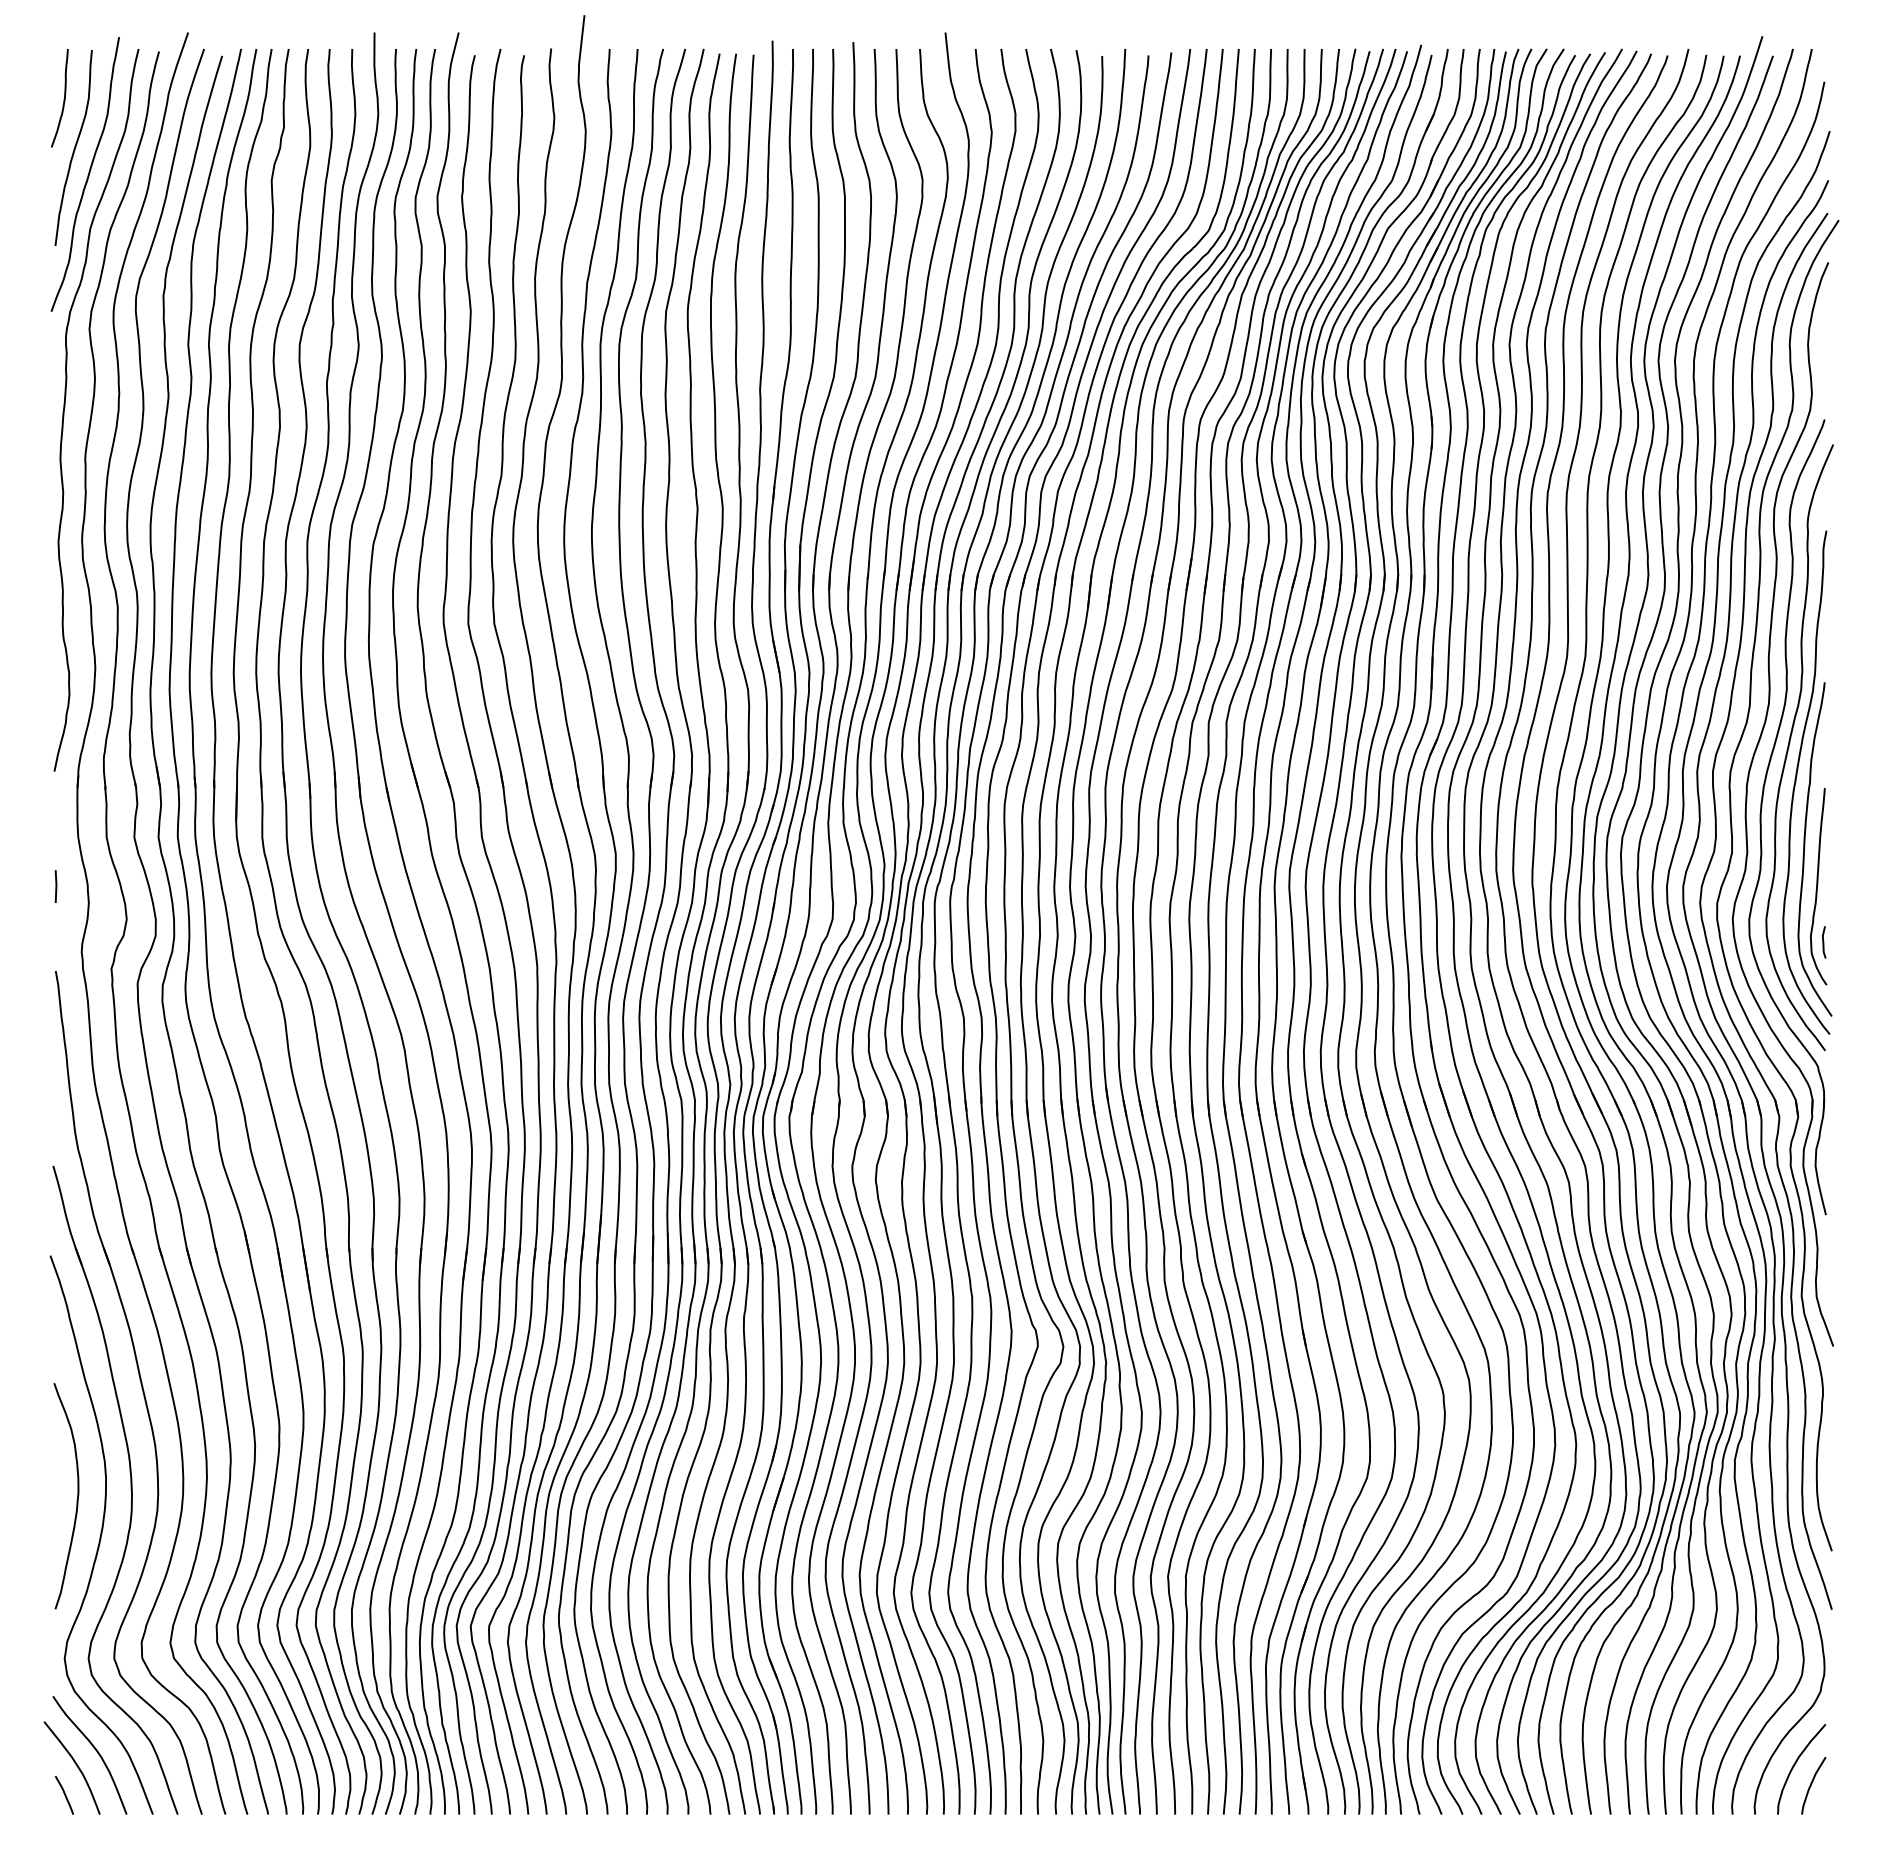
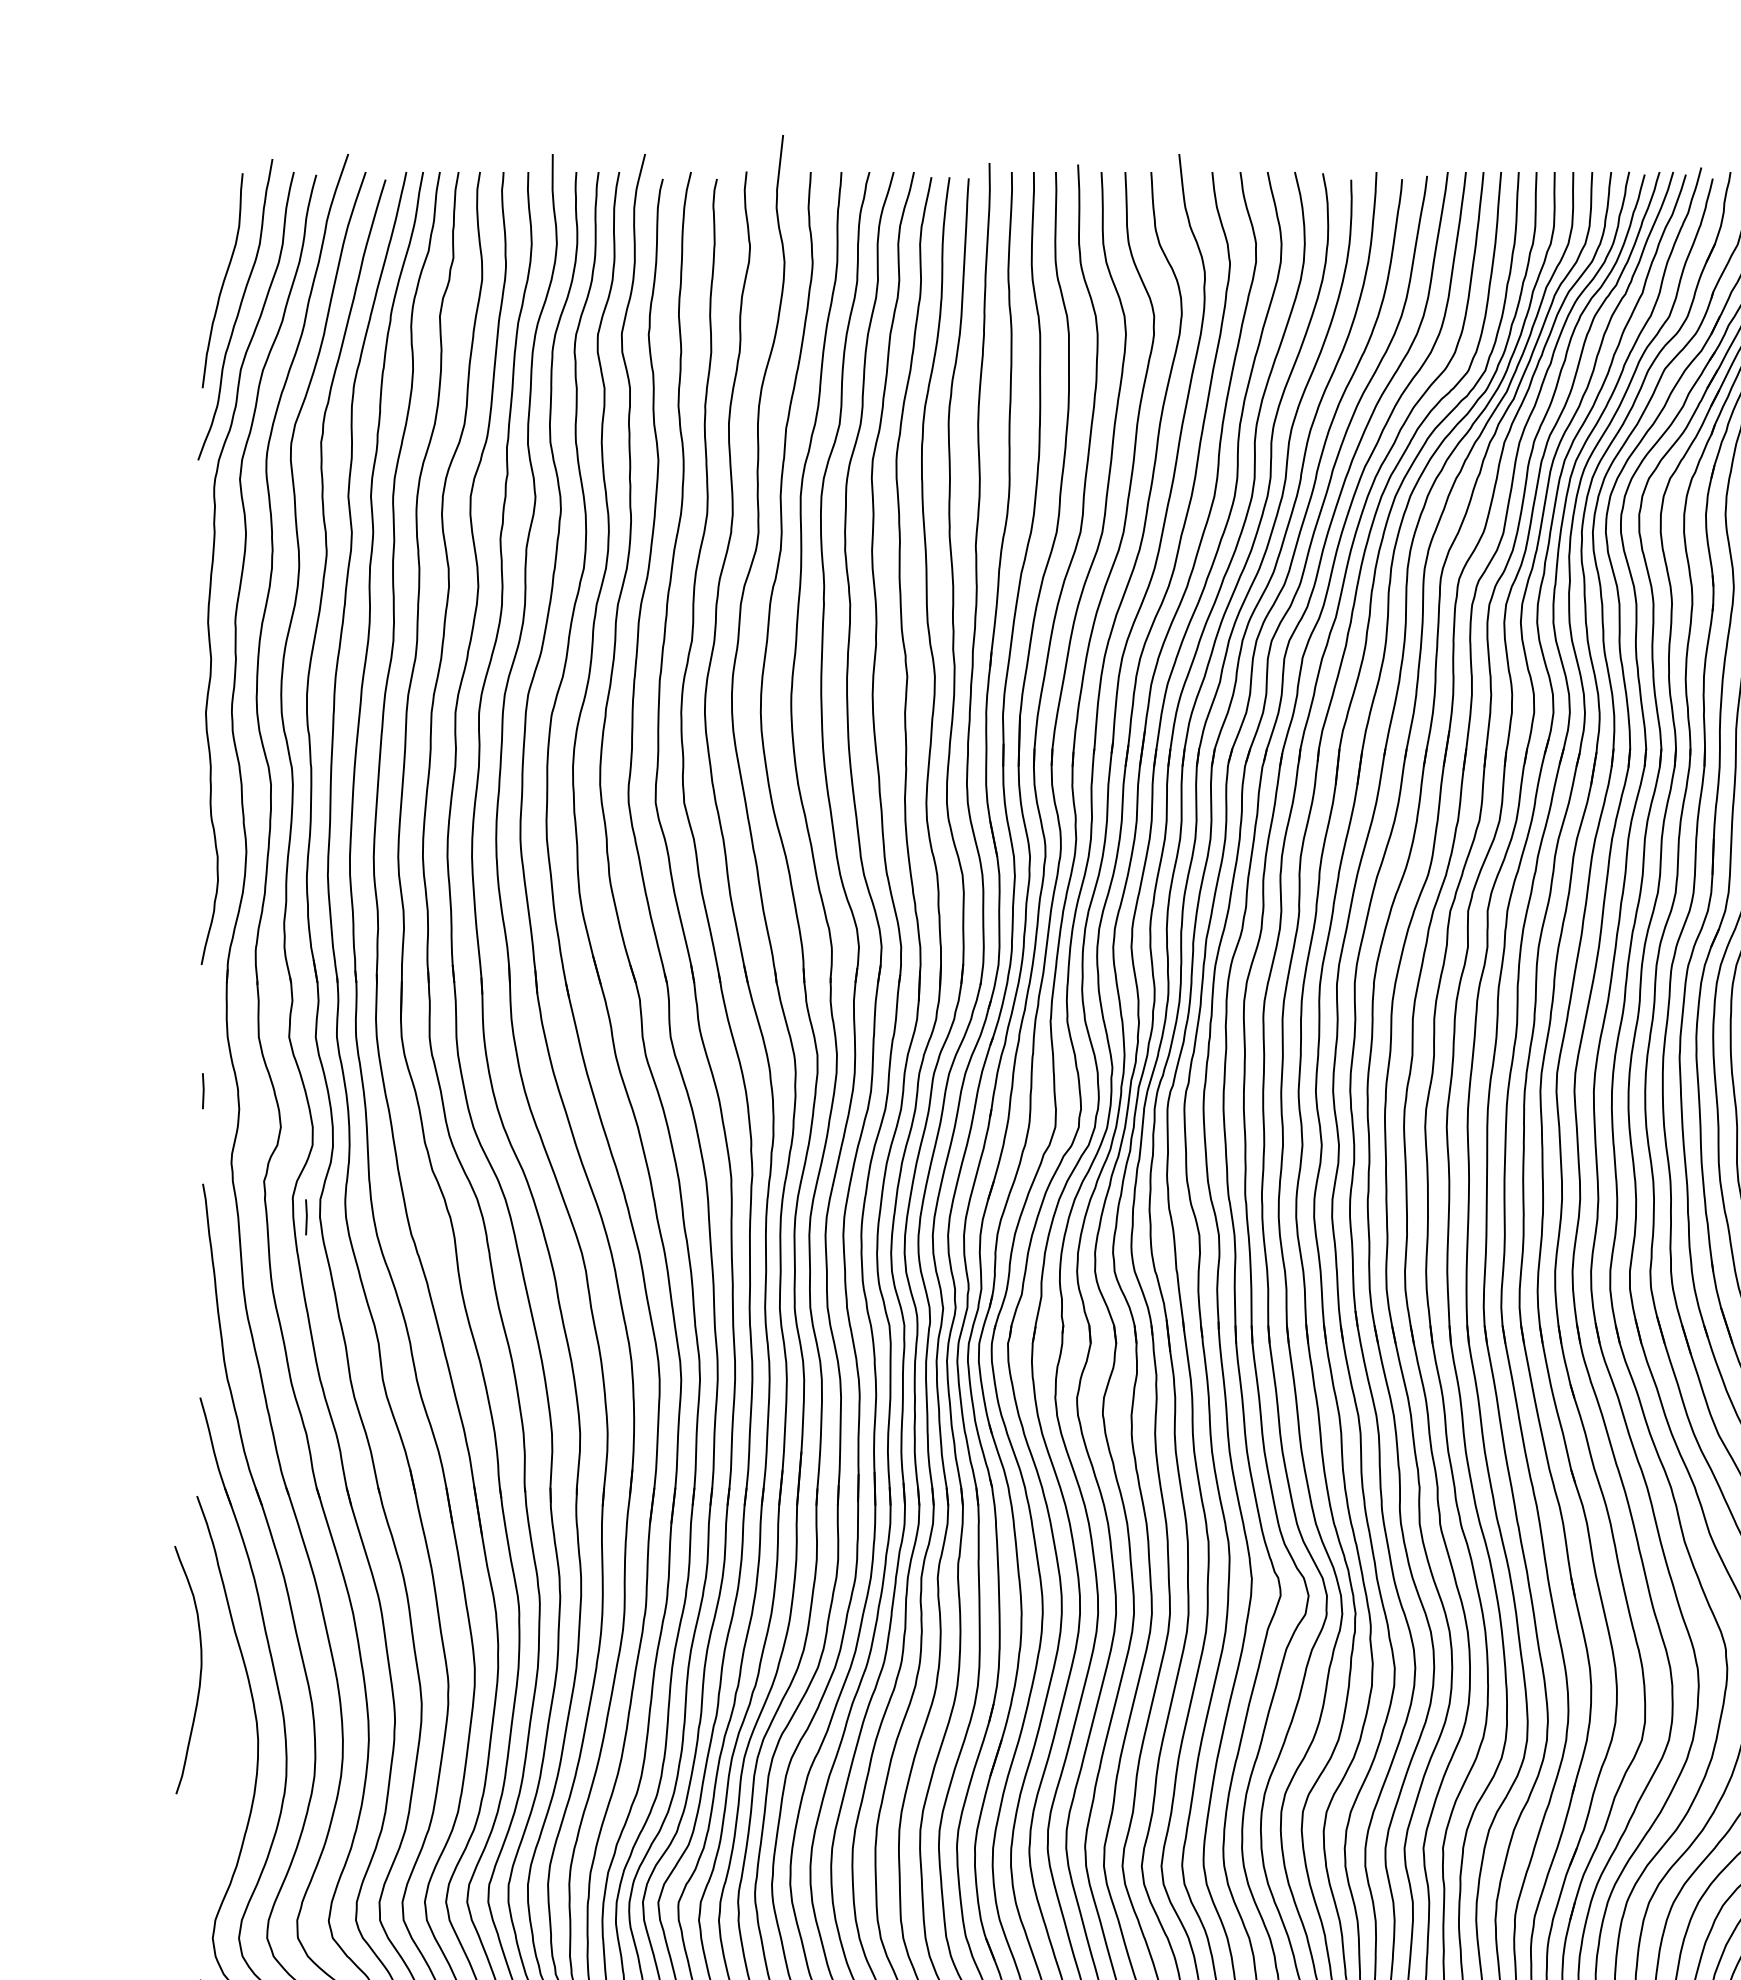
curve: (63, 99) -> (211, 227), removed
line: (149, 1001) -> (305, 1217), added
curve: (76, 1499) -> (199, 1673), moved

